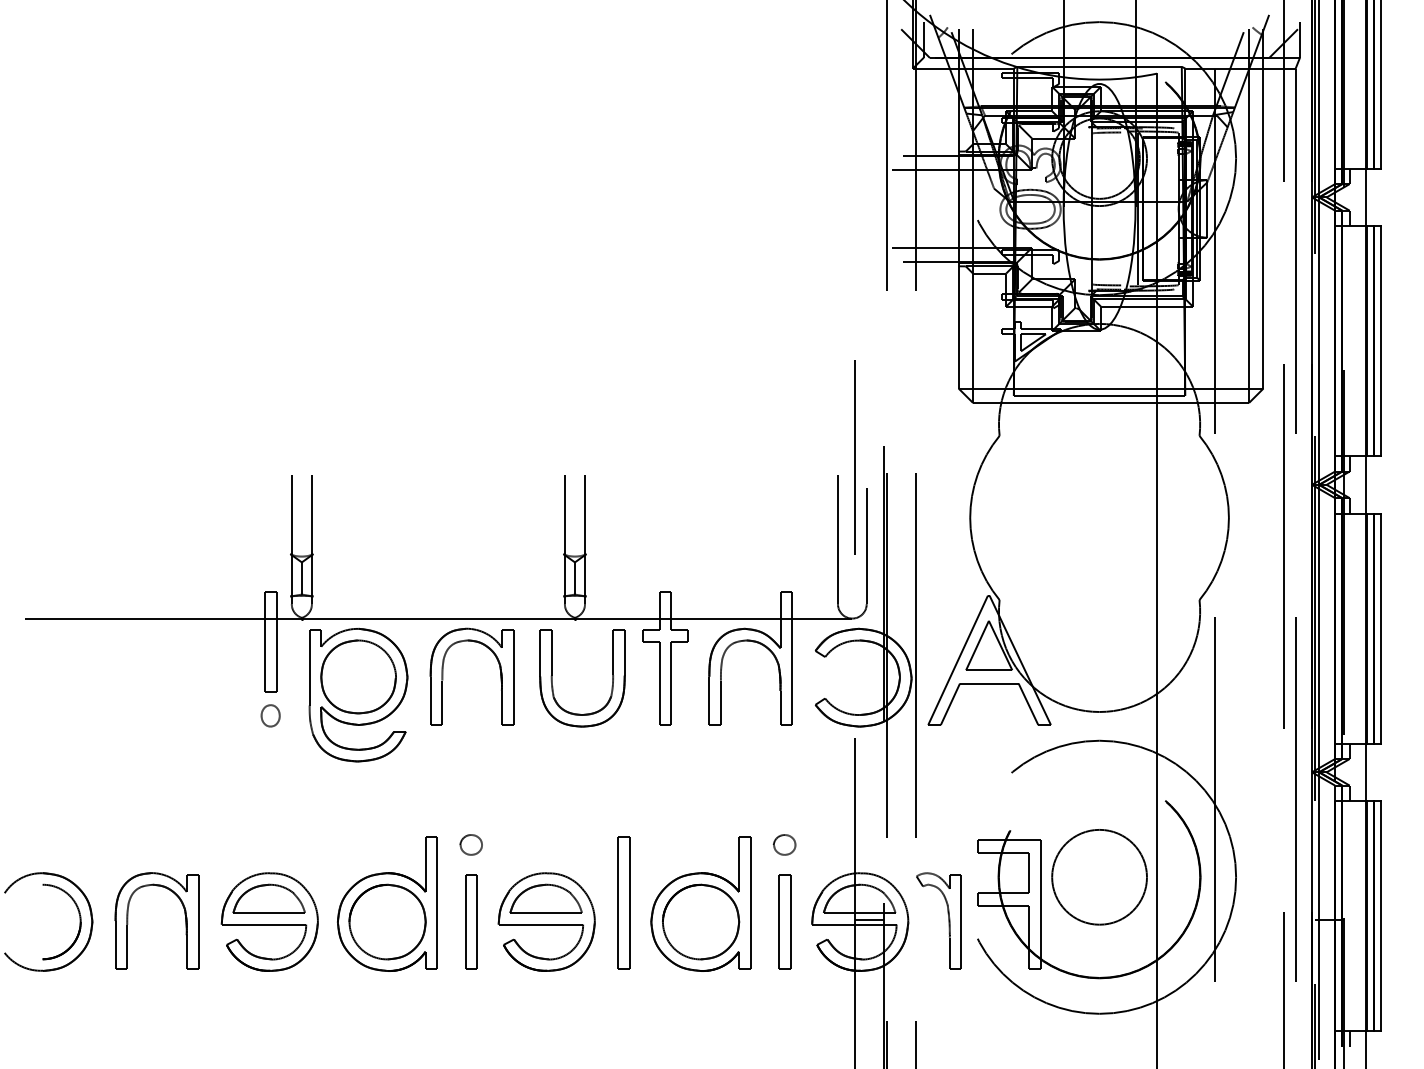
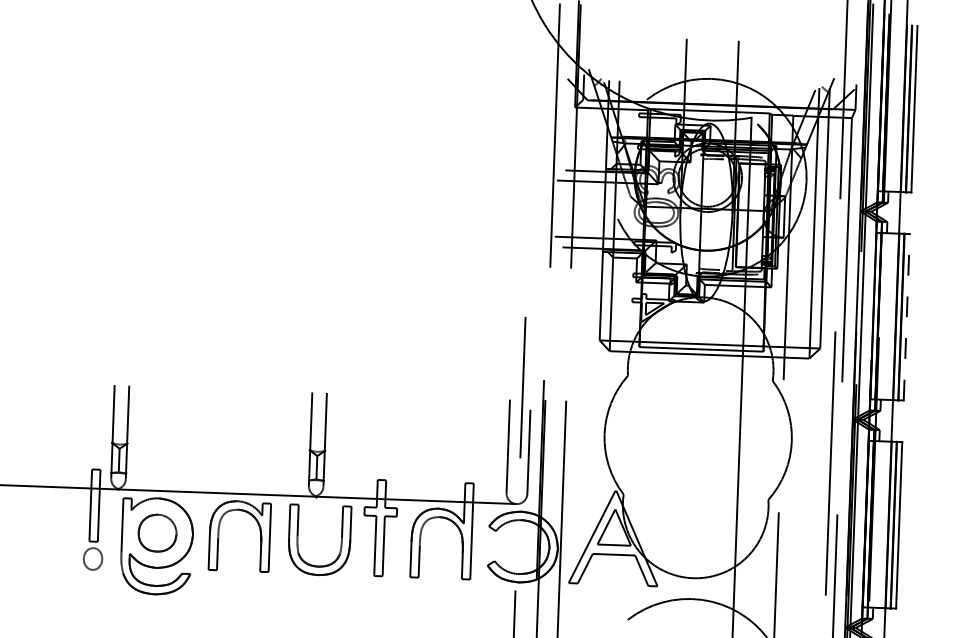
line: (1381, 341) -> (906, 317), solid -> dashed
part: (358, 676) -> (157, 532), size x0.7
part: (270, 715) -> (92, 558), size x1.4

